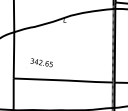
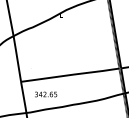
text: (42, 62) -> (46, 94), moved

